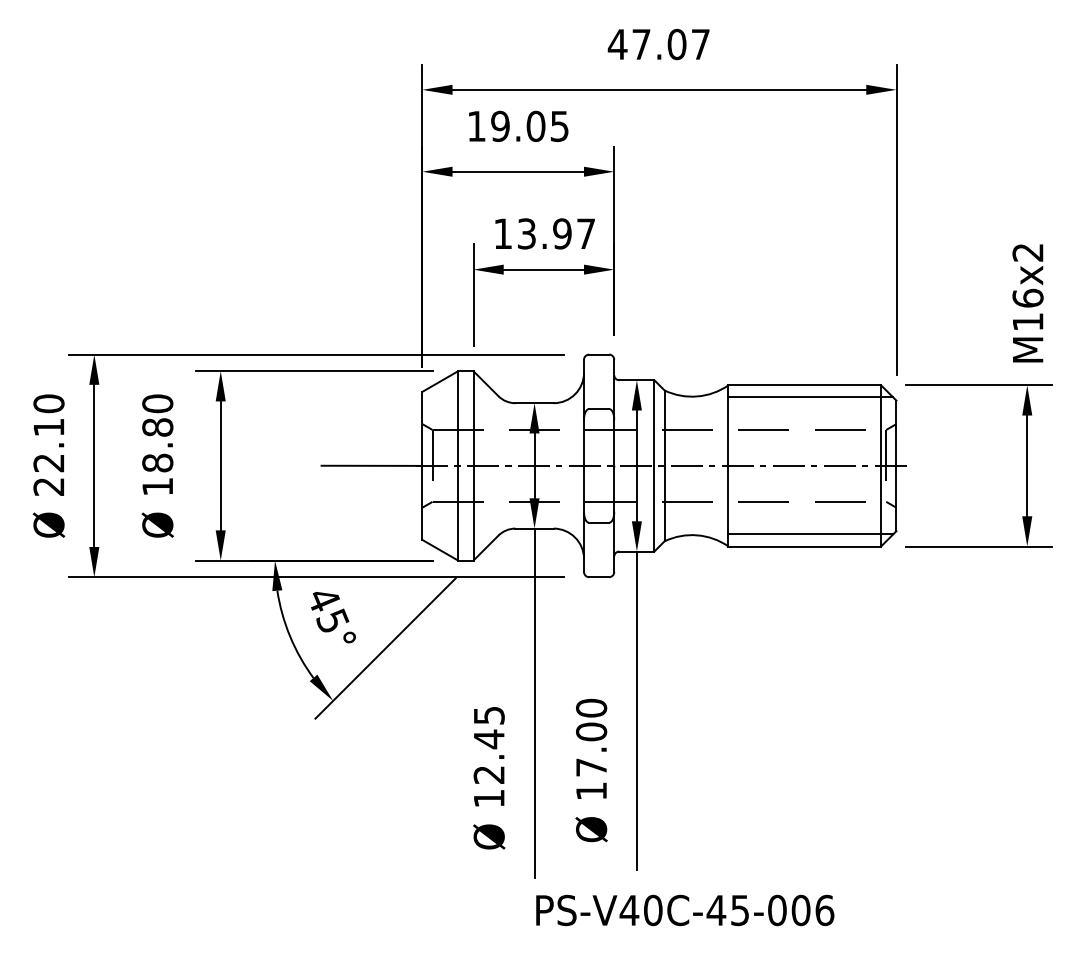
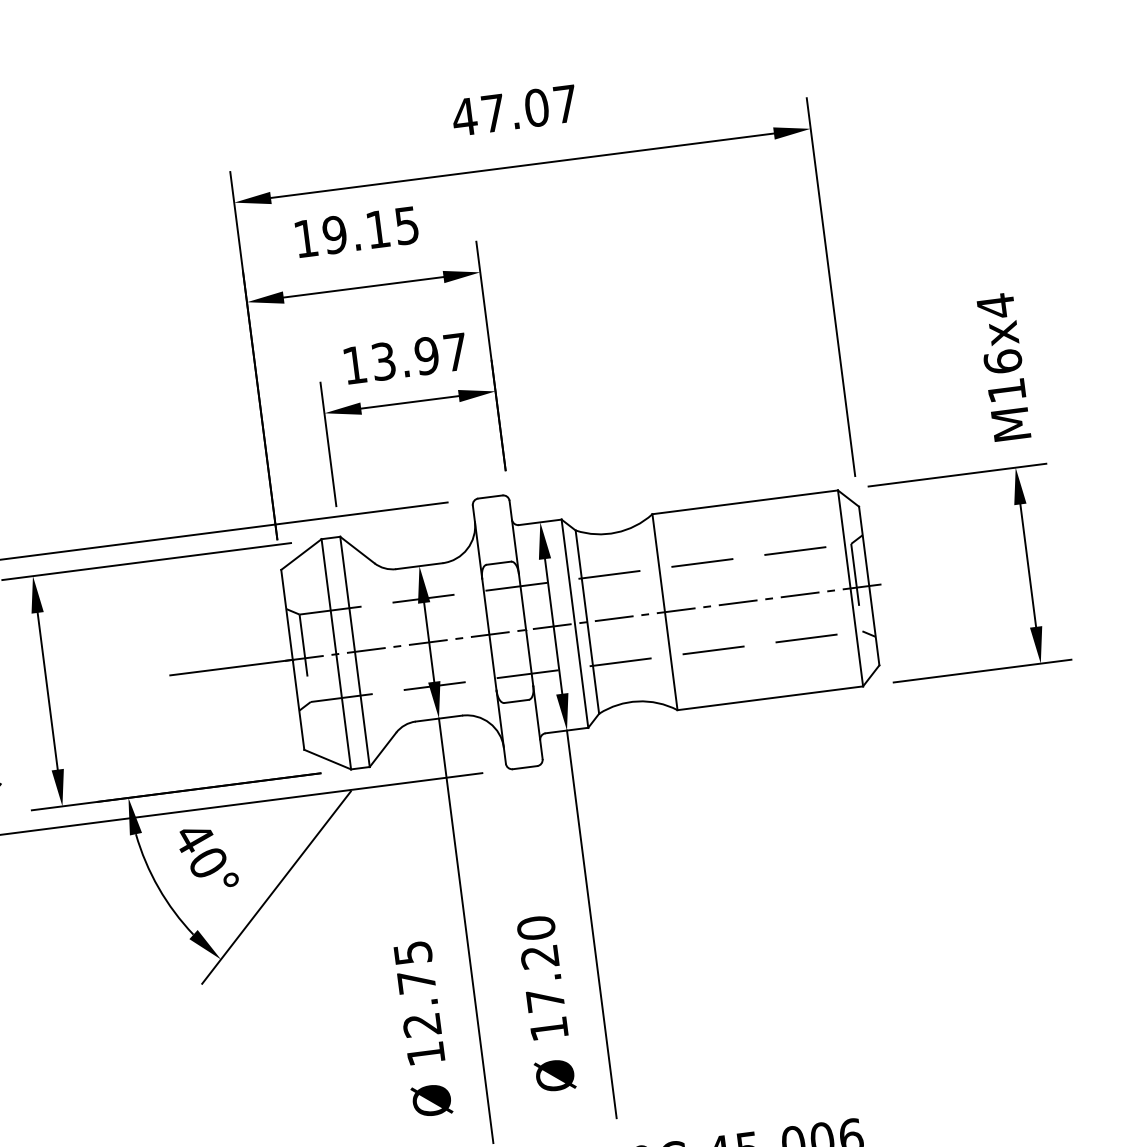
text: (535, 125) -> (377, 228), 19.05 -> 19.15
text: (1027, 252) -> (995, 306), M16x2 -> M16x4
line: (810, 397) -> (754, 516), removed
line: (810, 534) -> (775, 682), removed
text: (332, 620) -> (207, 861), 45° -> 40°
text: (591, 731) -> (539, 956), 17.00 -> 17.20
text: (489, 739) -> (417, 982), 12.45 -> 12.75

